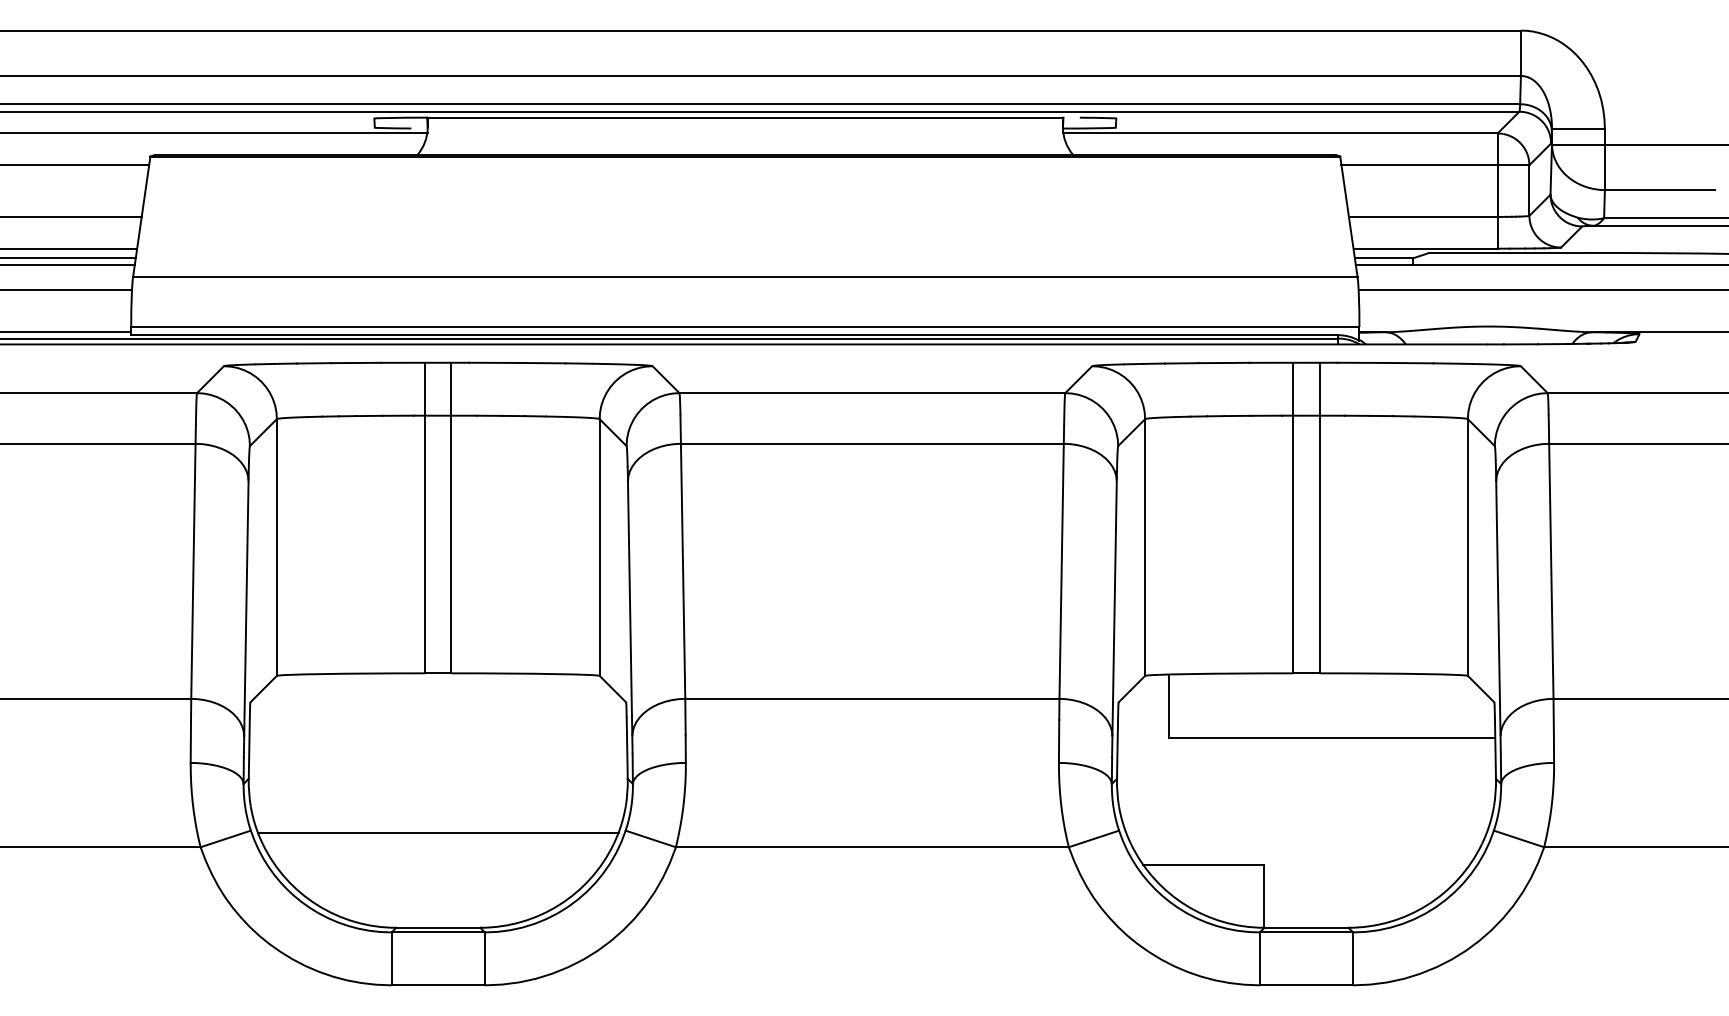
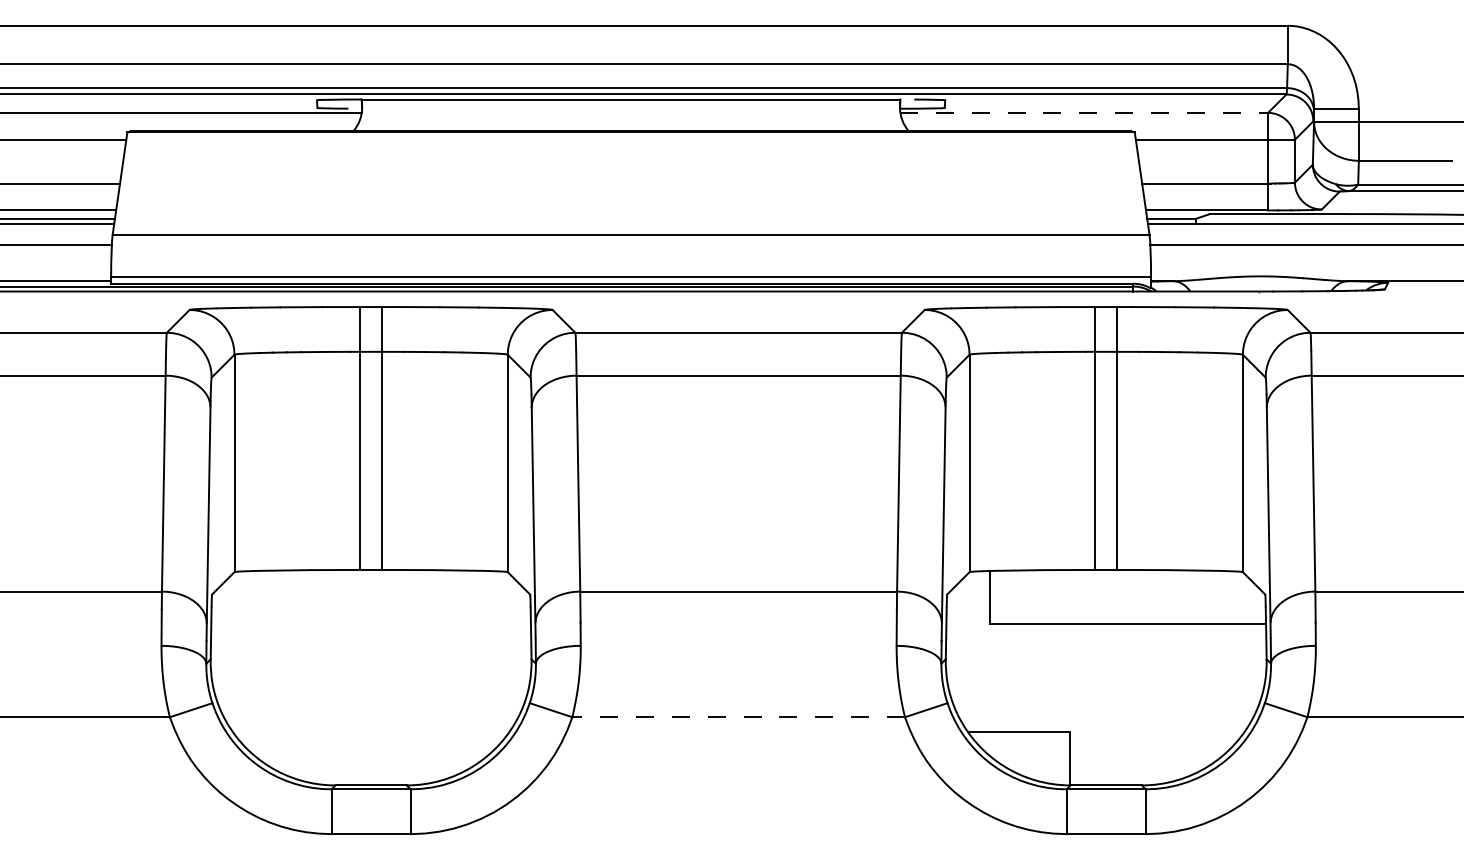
line: (1280, 133) -> (1084, 112), solid -> dashed
line: (437, 833) -> (370, 705), removed
line: (872, 847) -> (738, 717), solid -> dashed

